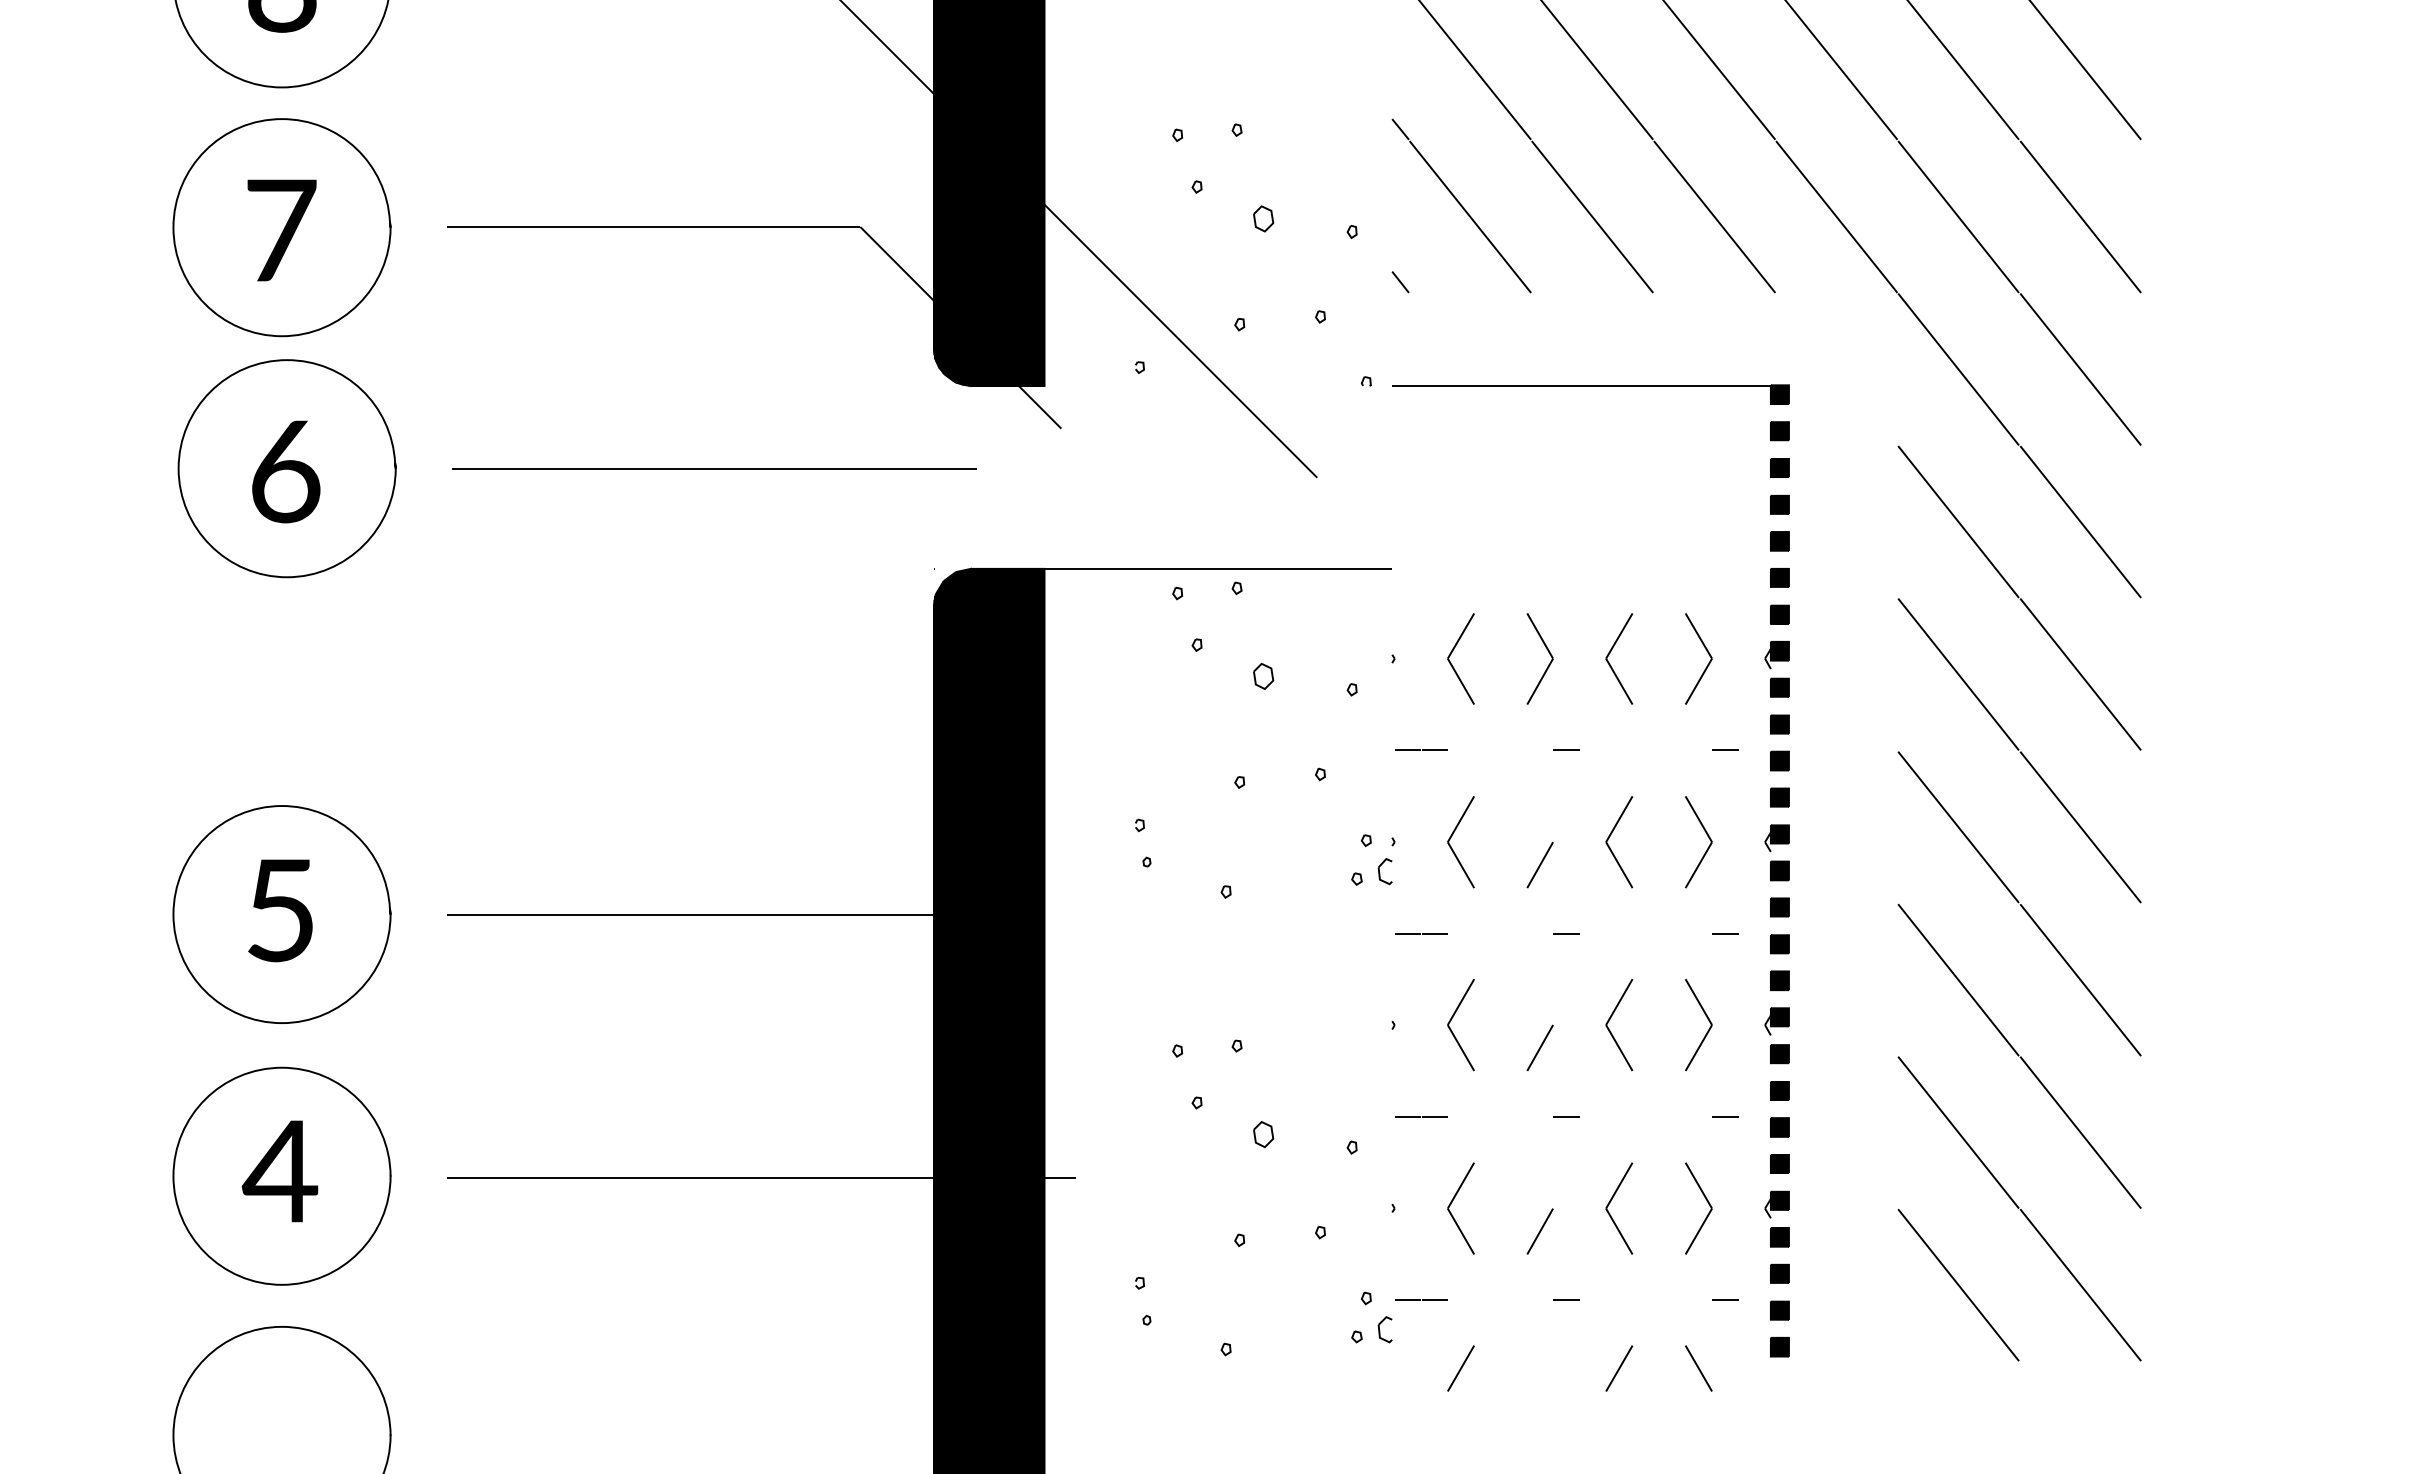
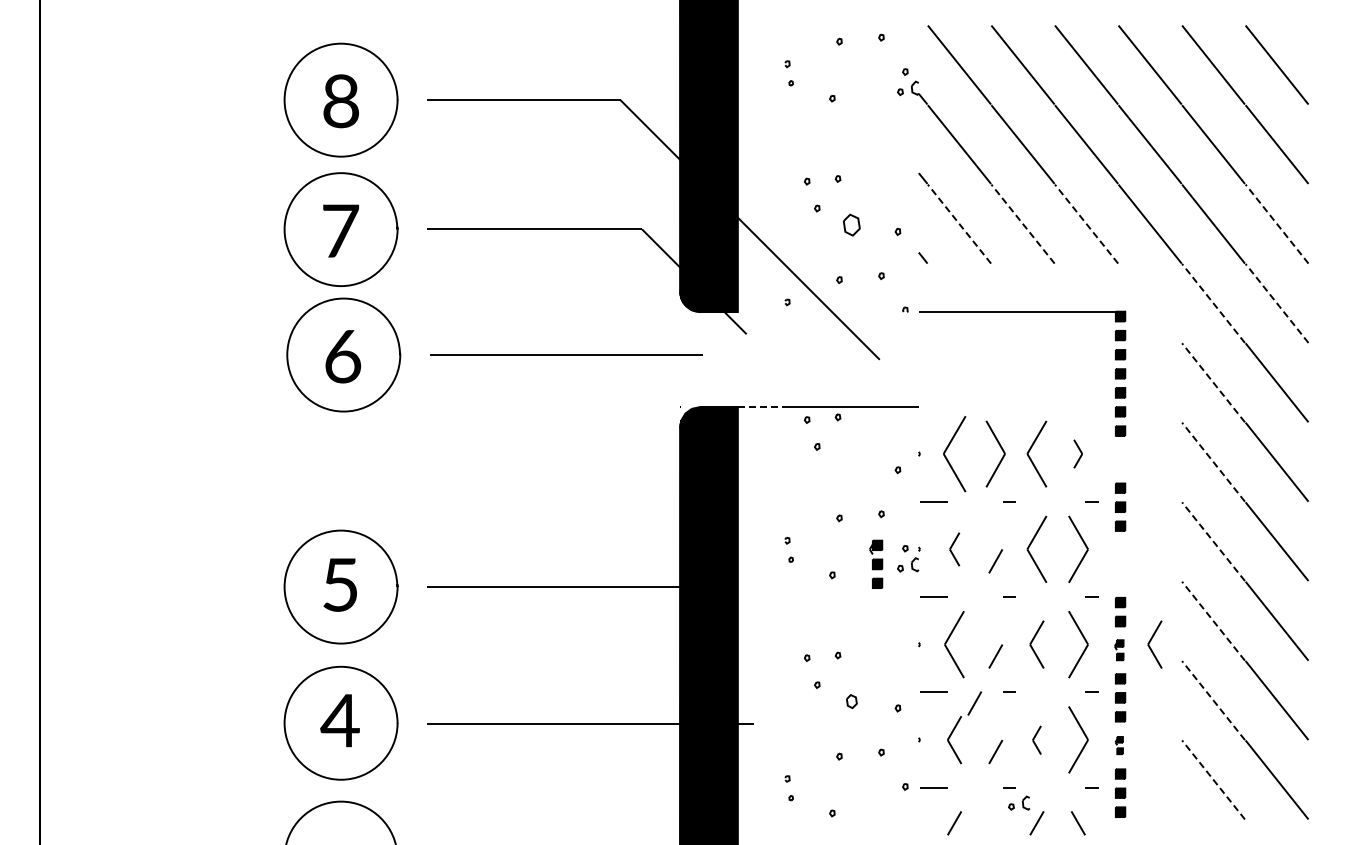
line: (2079, 215) -> (1276, 223), solid -> dashed
part: (1262, 217) -> (851, 224), size x1.6
line: (1470, 217) -> (959, 224), solid -> dashed
line: (1593, 217) -> (1023, 224), solid -> dashed
line: (1714, 217) -> (1086, 224), solid -> dashed
line: (1958, 369) -> (1213, 303), solid -> dashed
line: (2079, 369) -> (1276, 303), solid -> dashed
line: (1958, 521) -> (1213, 382), solid -> dashed
line: (1089, 569) -> (761, 407), solid -> dashed
part: (1460, 657) -> (954, 453), size x1.6
part: (1539, 657) -> (995, 453), size x1.4
part: (1618, 657) -> (1036, 453), size x1.4
part: (1697, 657) -> (1077, 453), size x0.6
part: (1777, 669) -> (1119, 459), removed
line: (1958, 673) -> (1213, 461), solid -> dashed
part: (1262, 675) -> (851, 462), removed
line: (1958, 826) -> (1213, 541), solid -> dashed
part: (1460, 842) -> (954, 549), size x0.7
part: (1618, 842) -> (1036, 549), size x1.4
part: (1697, 842) -> (1077, 549), size x1.4
part: (1777, 869) -> (876, 563), moved
line: (1958, 978) -> (1213, 620), solid -> dashed
part: (1460, 1024) -> (954, 644), size x1.4
part: (1697, 1024) -> (1077, 644), size x1.4
part: (1845, 1024) -> (1154, 644), added
part: (1777, 1036) -> (1119, 650), size x0.7
line: (1958, 1132) -> (1213, 700), solid -> dashed
line: (1499, 1138) -> (974, 703), added
part: (1618, 1209) -> (1036, 740), size x0.6
part: (1697, 1209) -> (1077, 740), size x1.4
part: (1777, 1218) -> (1119, 745), size x0.6
line: (1958, 1284) -> (1213, 779), solid -> dashed
part: (1372, 1328) -> (1019, 802), moved

